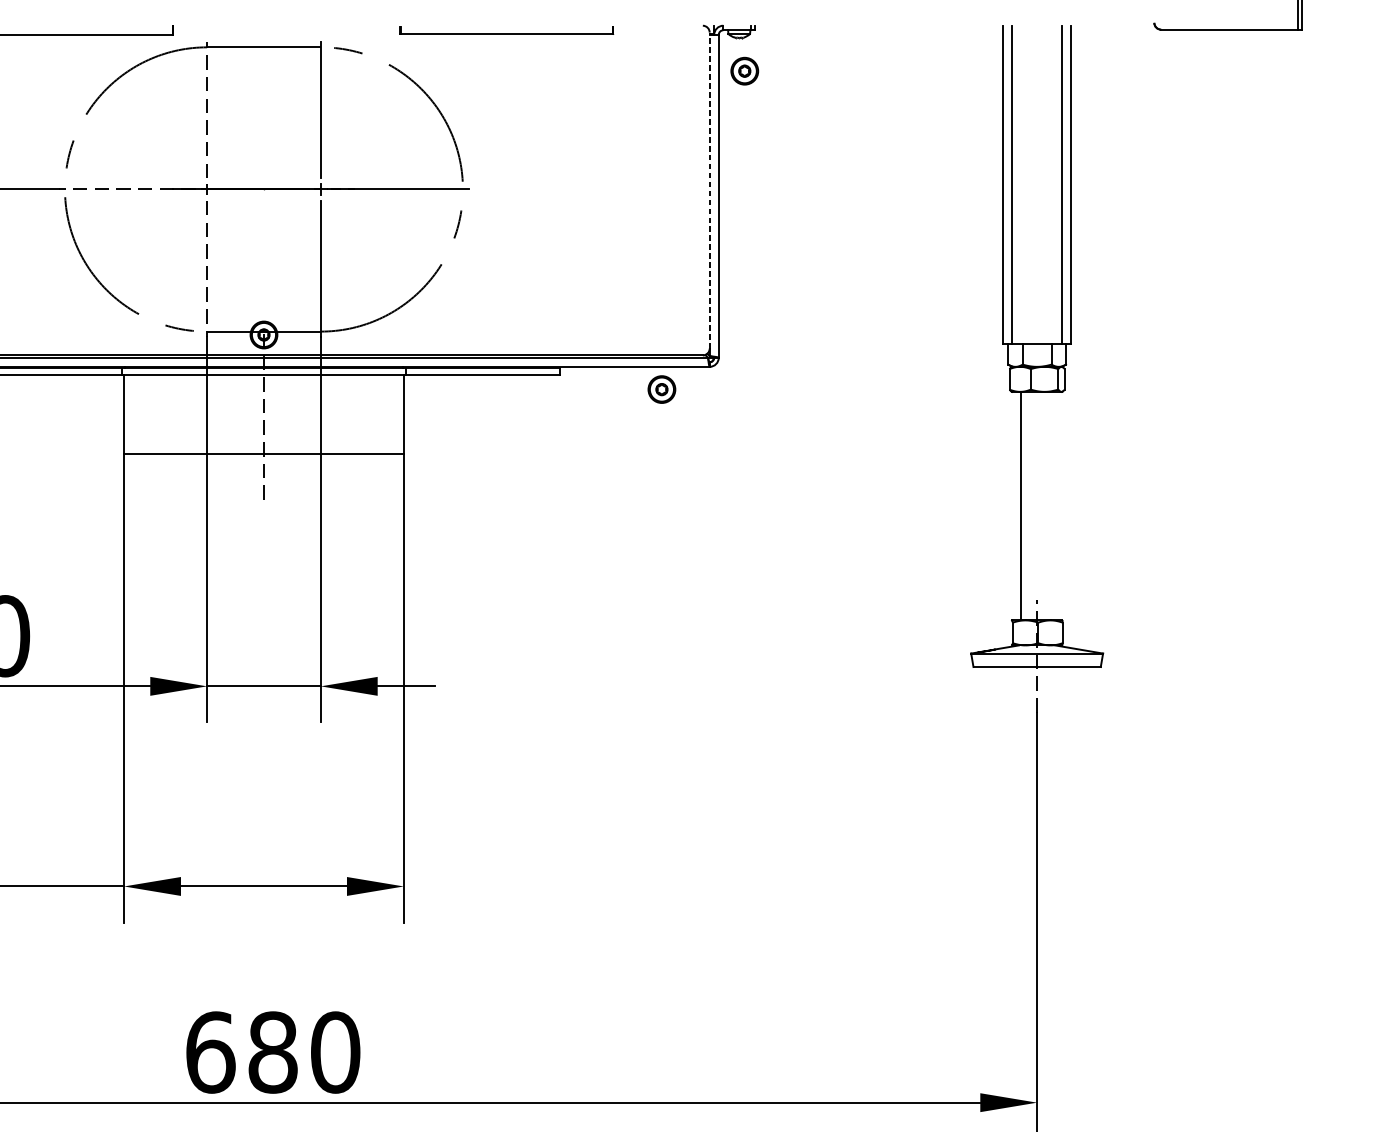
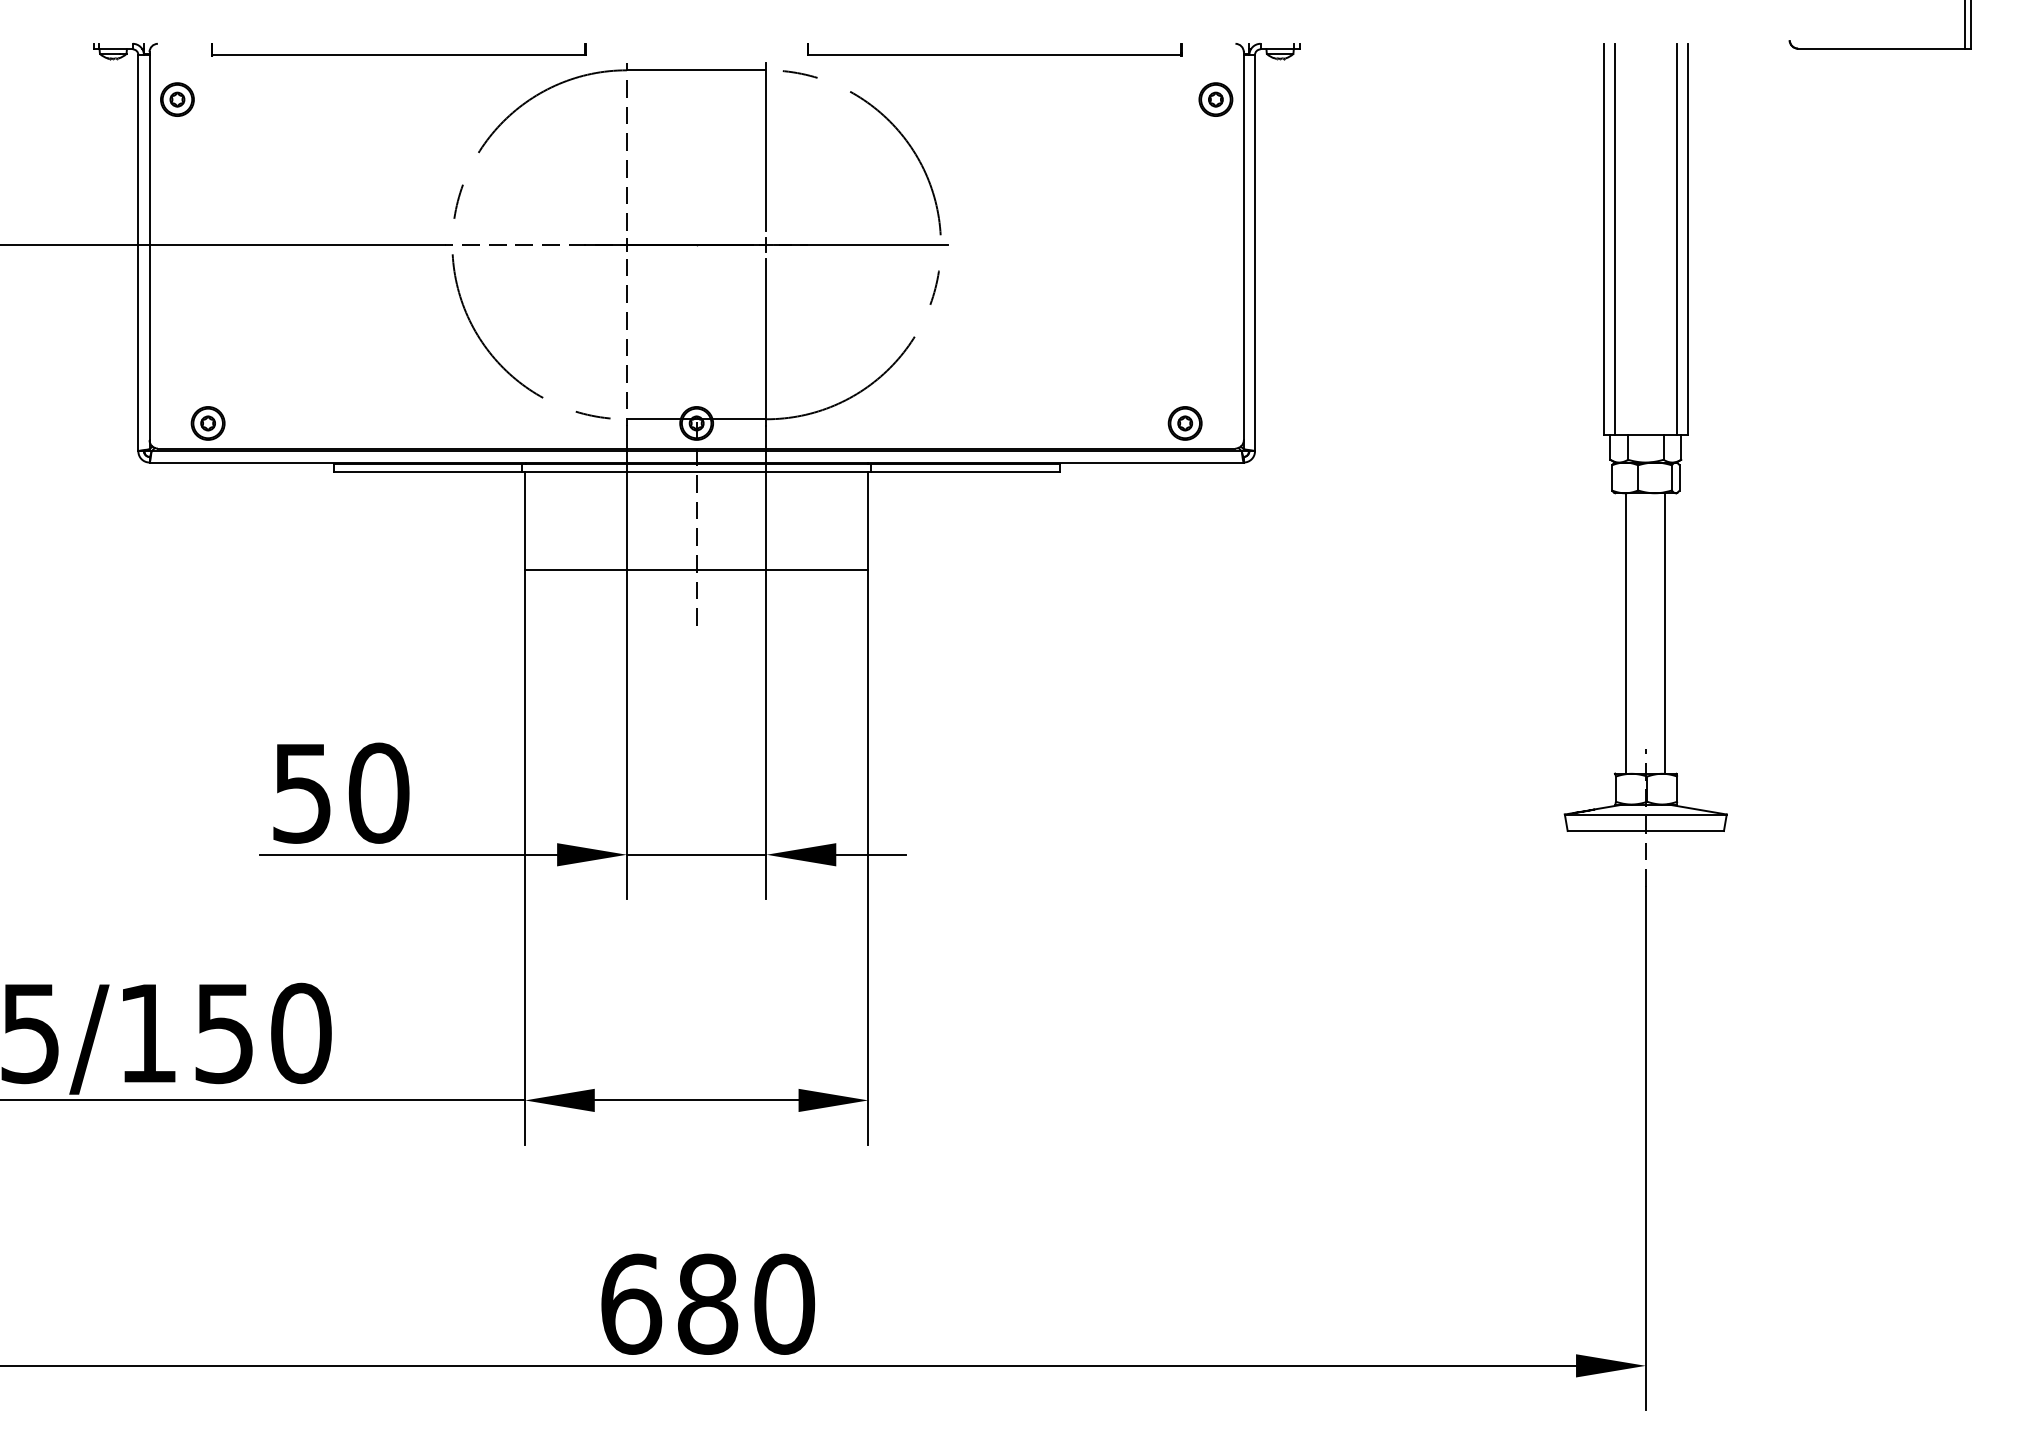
part: (506, 30) -> (994, 49), size x1.43
part: (744, 71) -> (1215, 99), moved
line: (709, 190) -> (1243, 245), dashed -> solid
part: (661, 389) -> (1184, 423), moved
line: (1053, 506) -> (1665, 633), added

